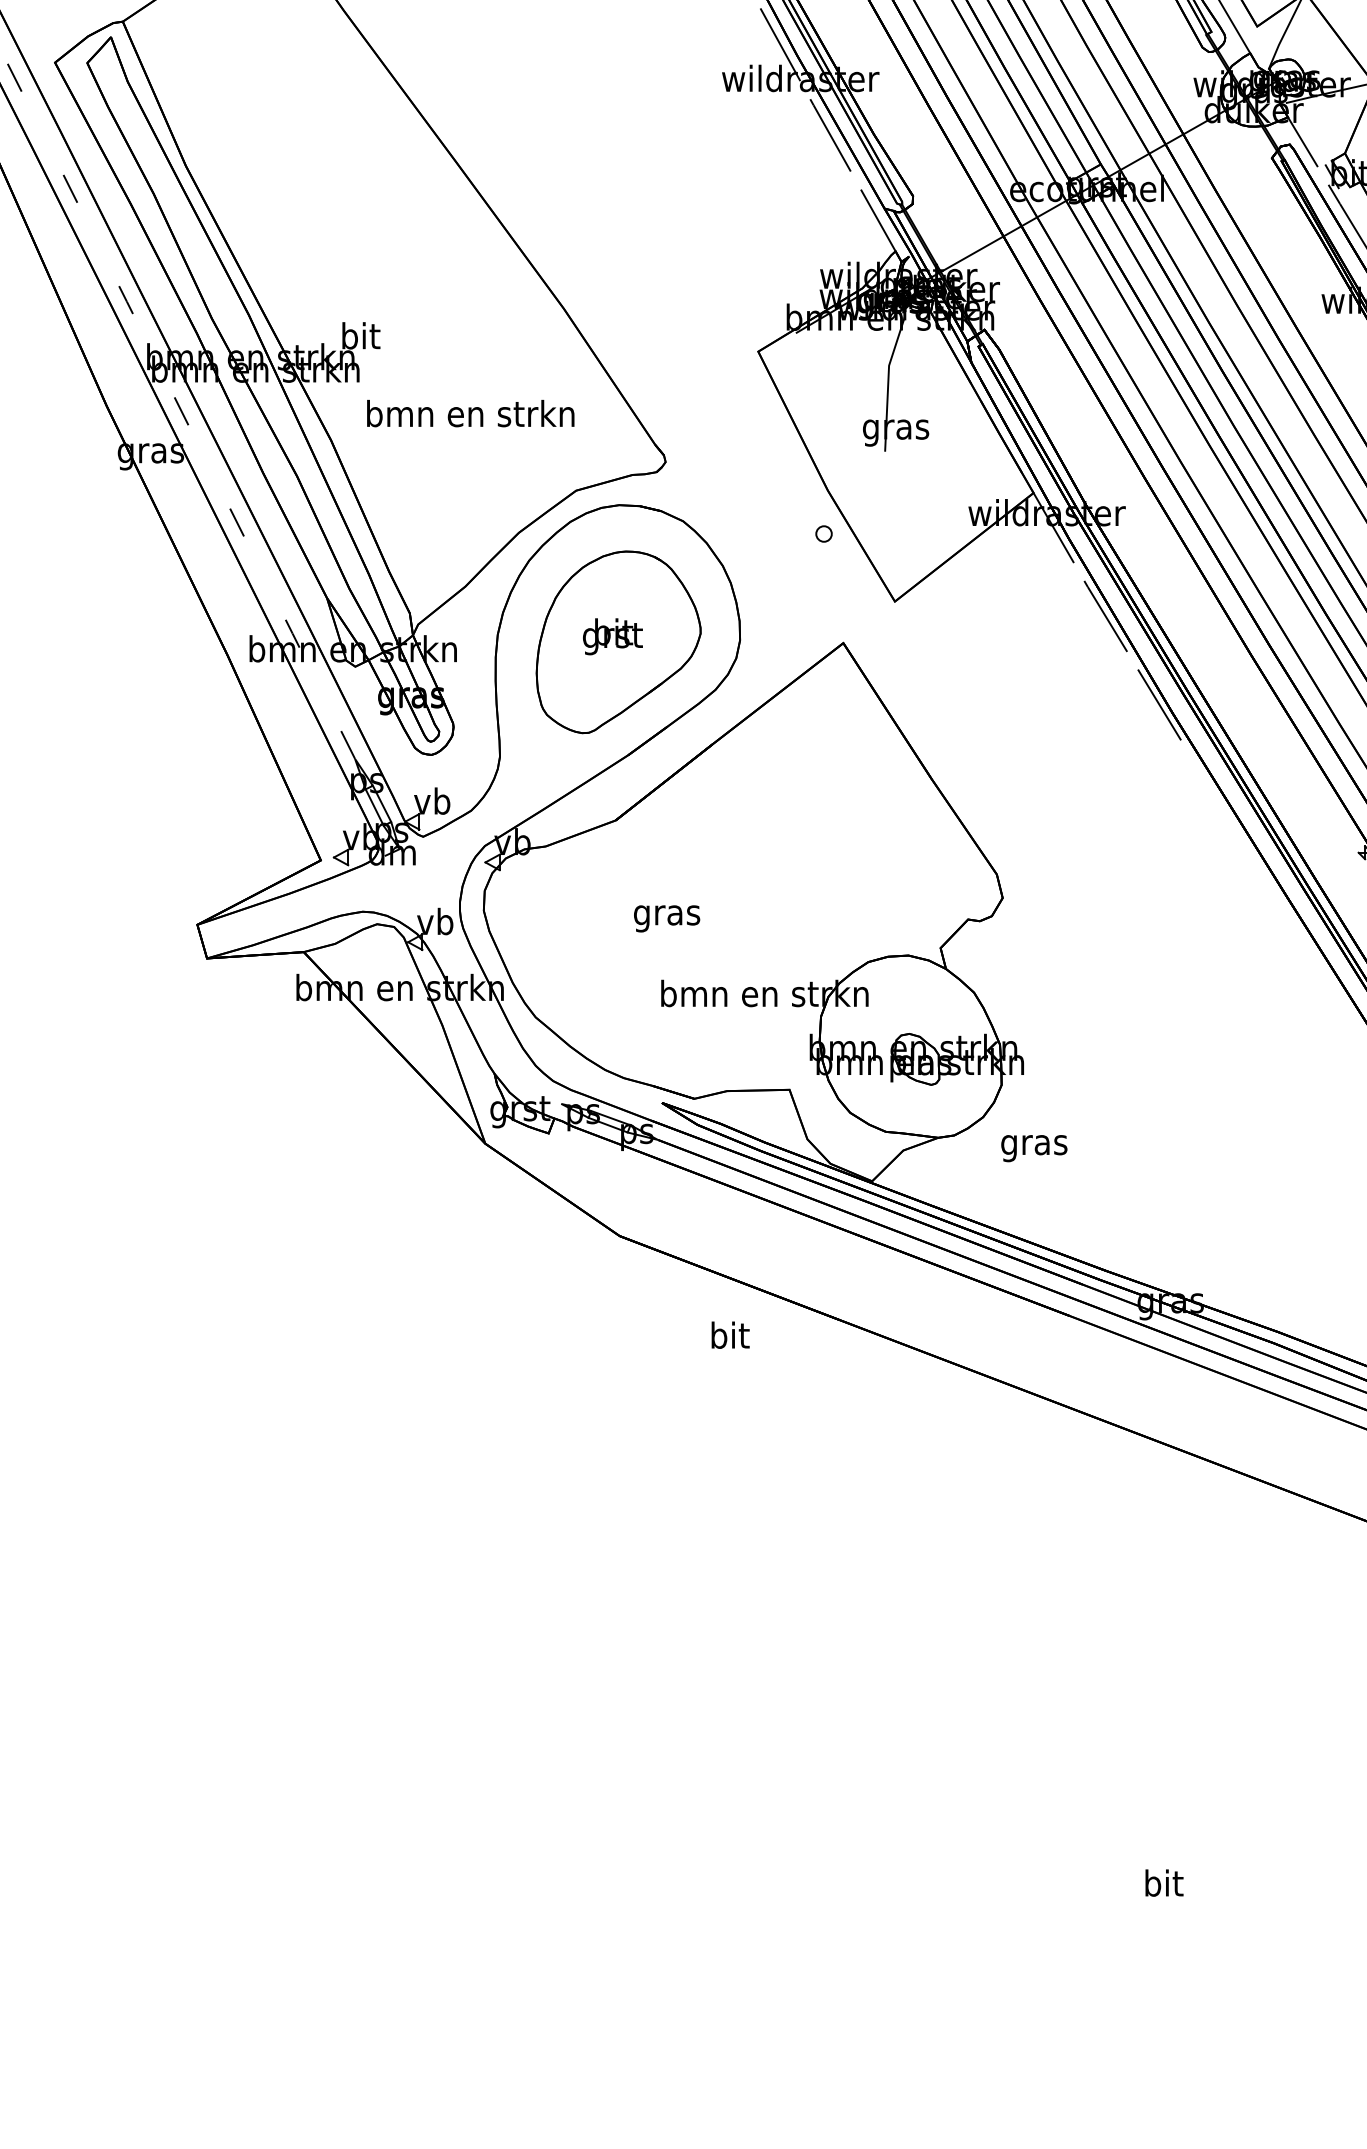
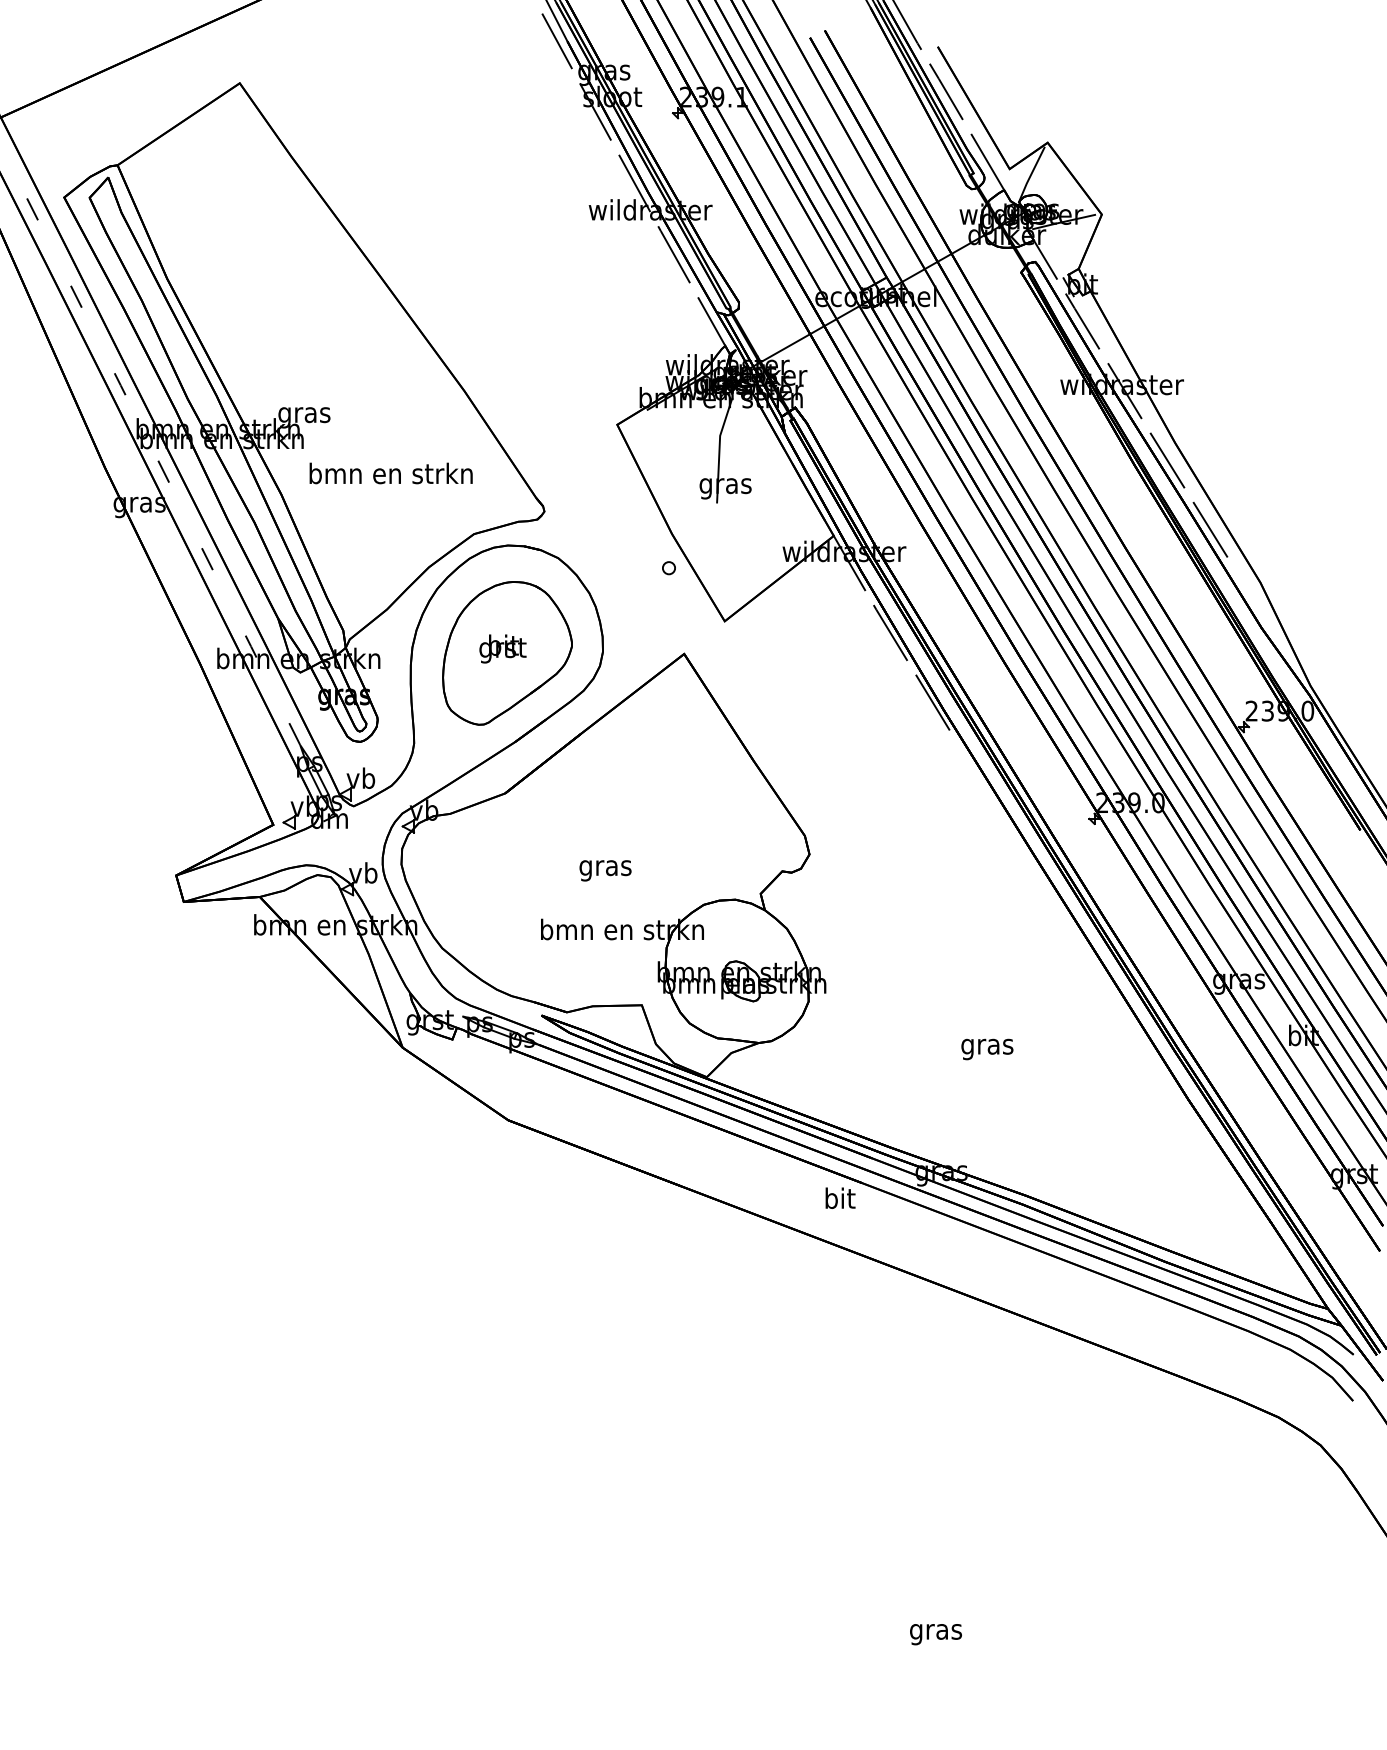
text: (360, 338) -> (304, 414), bit -> gras
text: (666, 918) -> (605, 870), moved
text: (1034, 1148) -> (987, 1049), moved
text: (730, 1334) -> (840, 1197), moved
text: (1164, 1886) -> (936, 1631), bit -> gras

